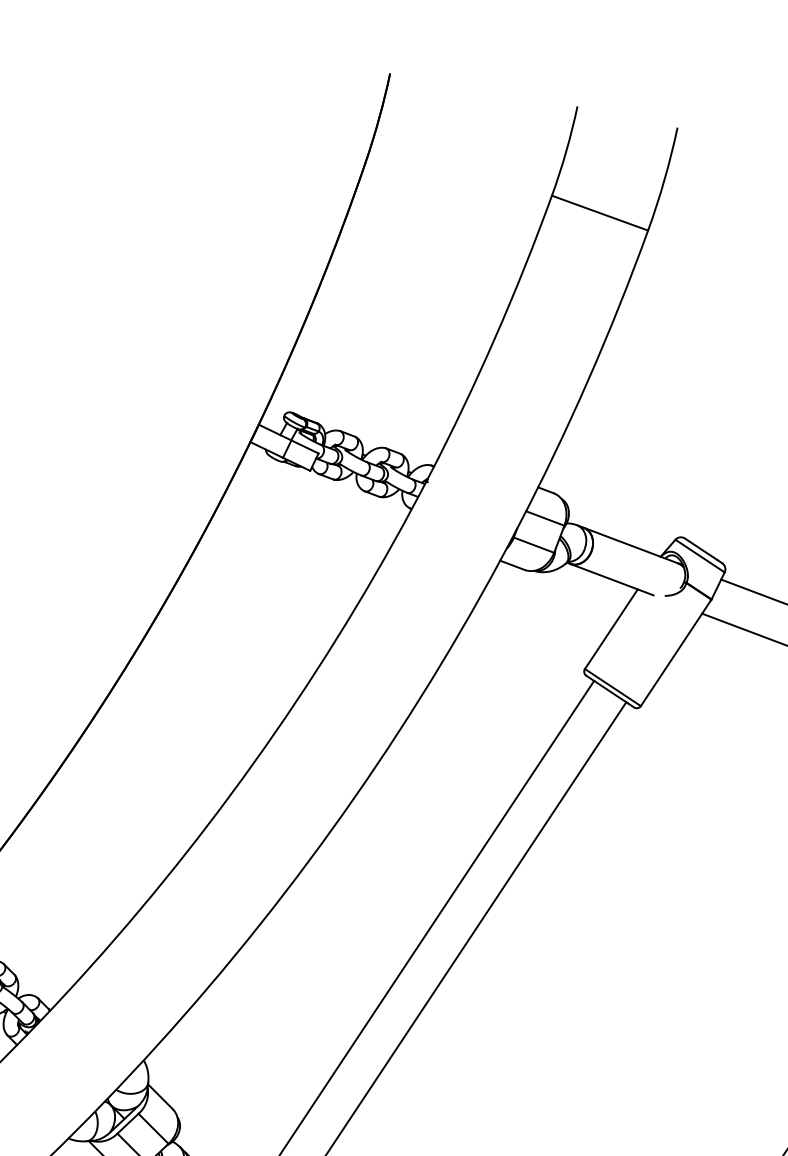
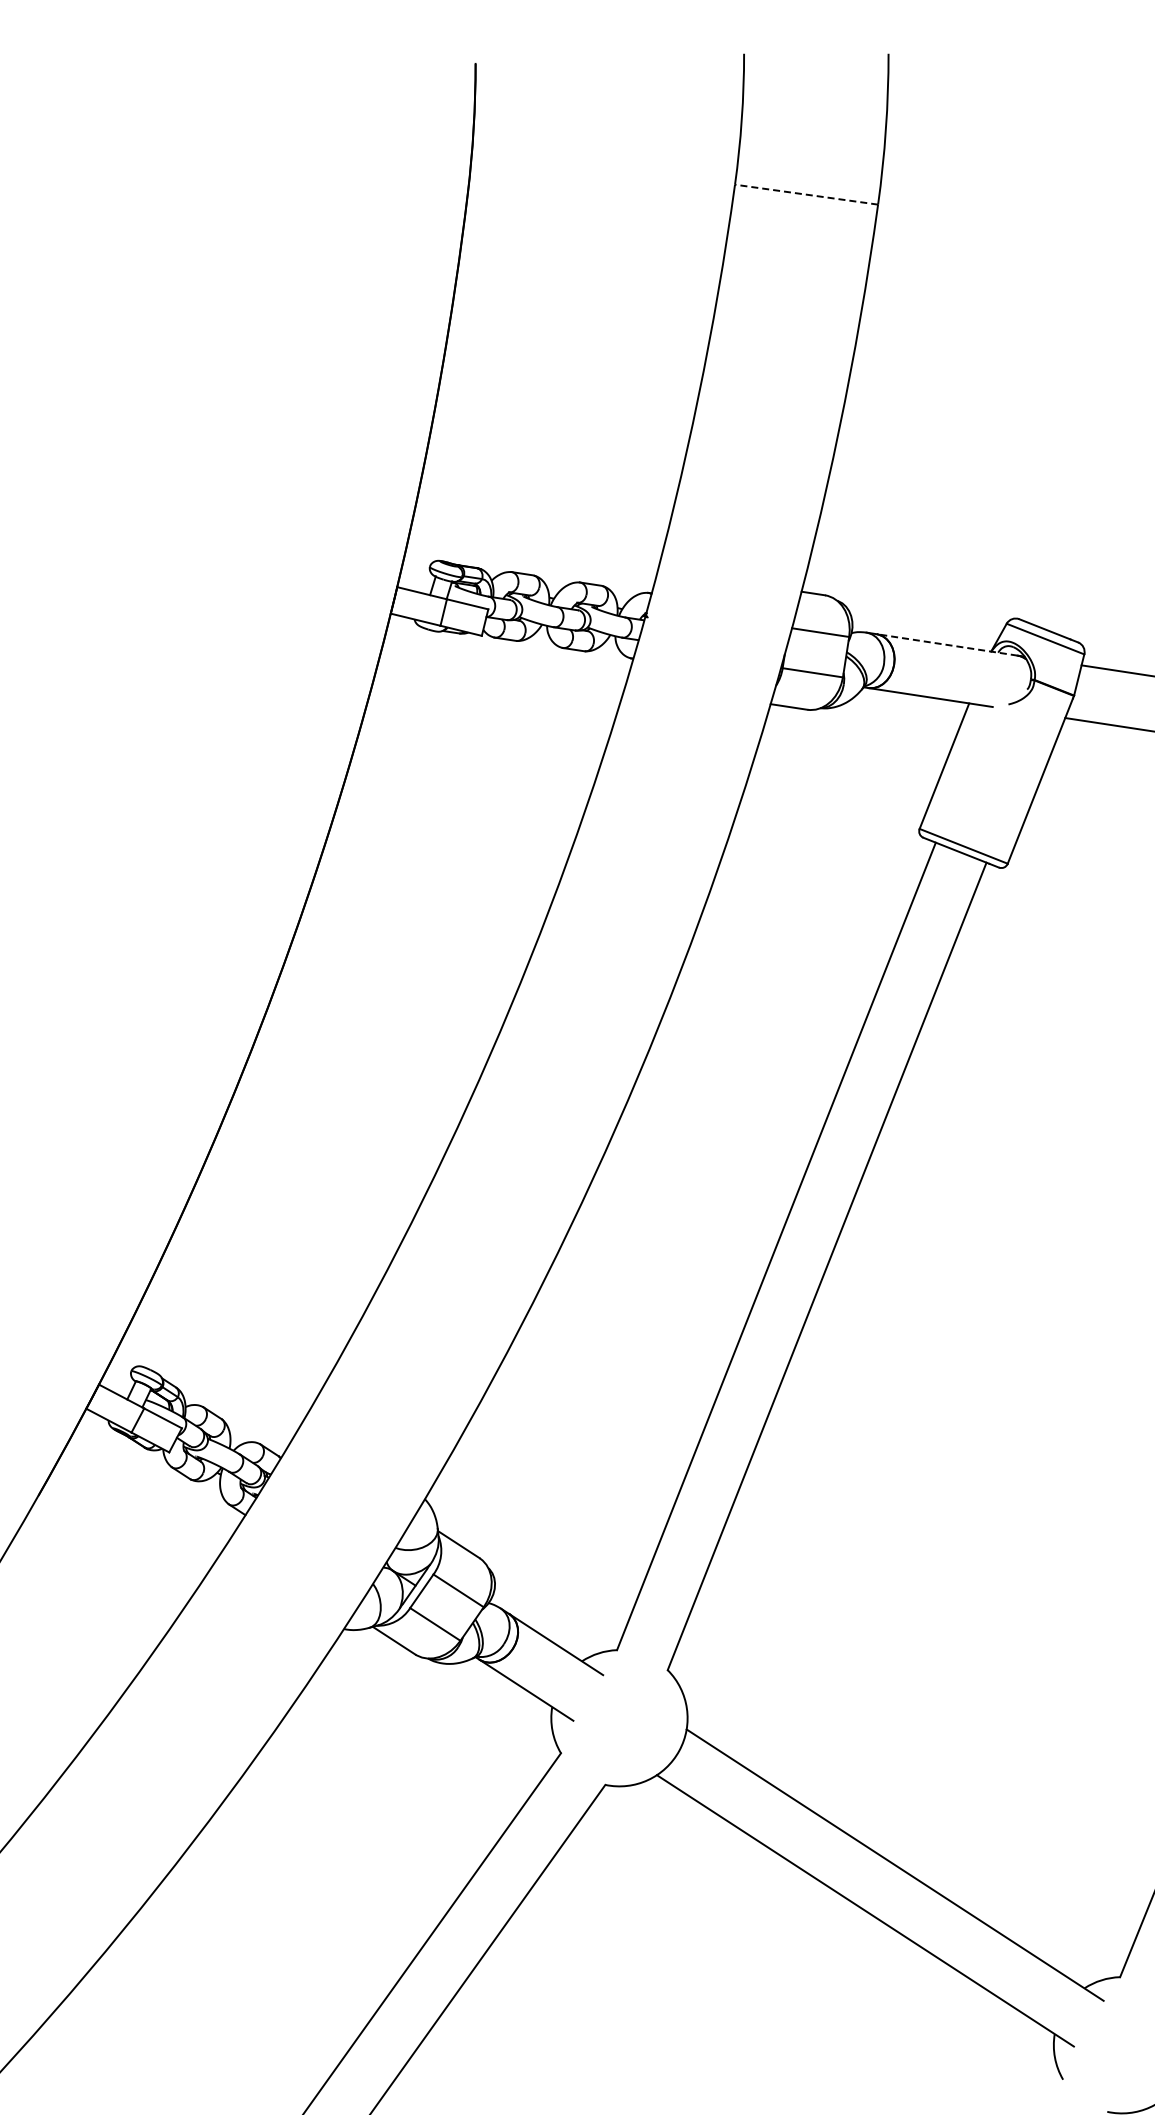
line: (600, 213) -> (806, 194), solid -> dashed
line: (630, 545) -> (946, 644), solid -> dashed

